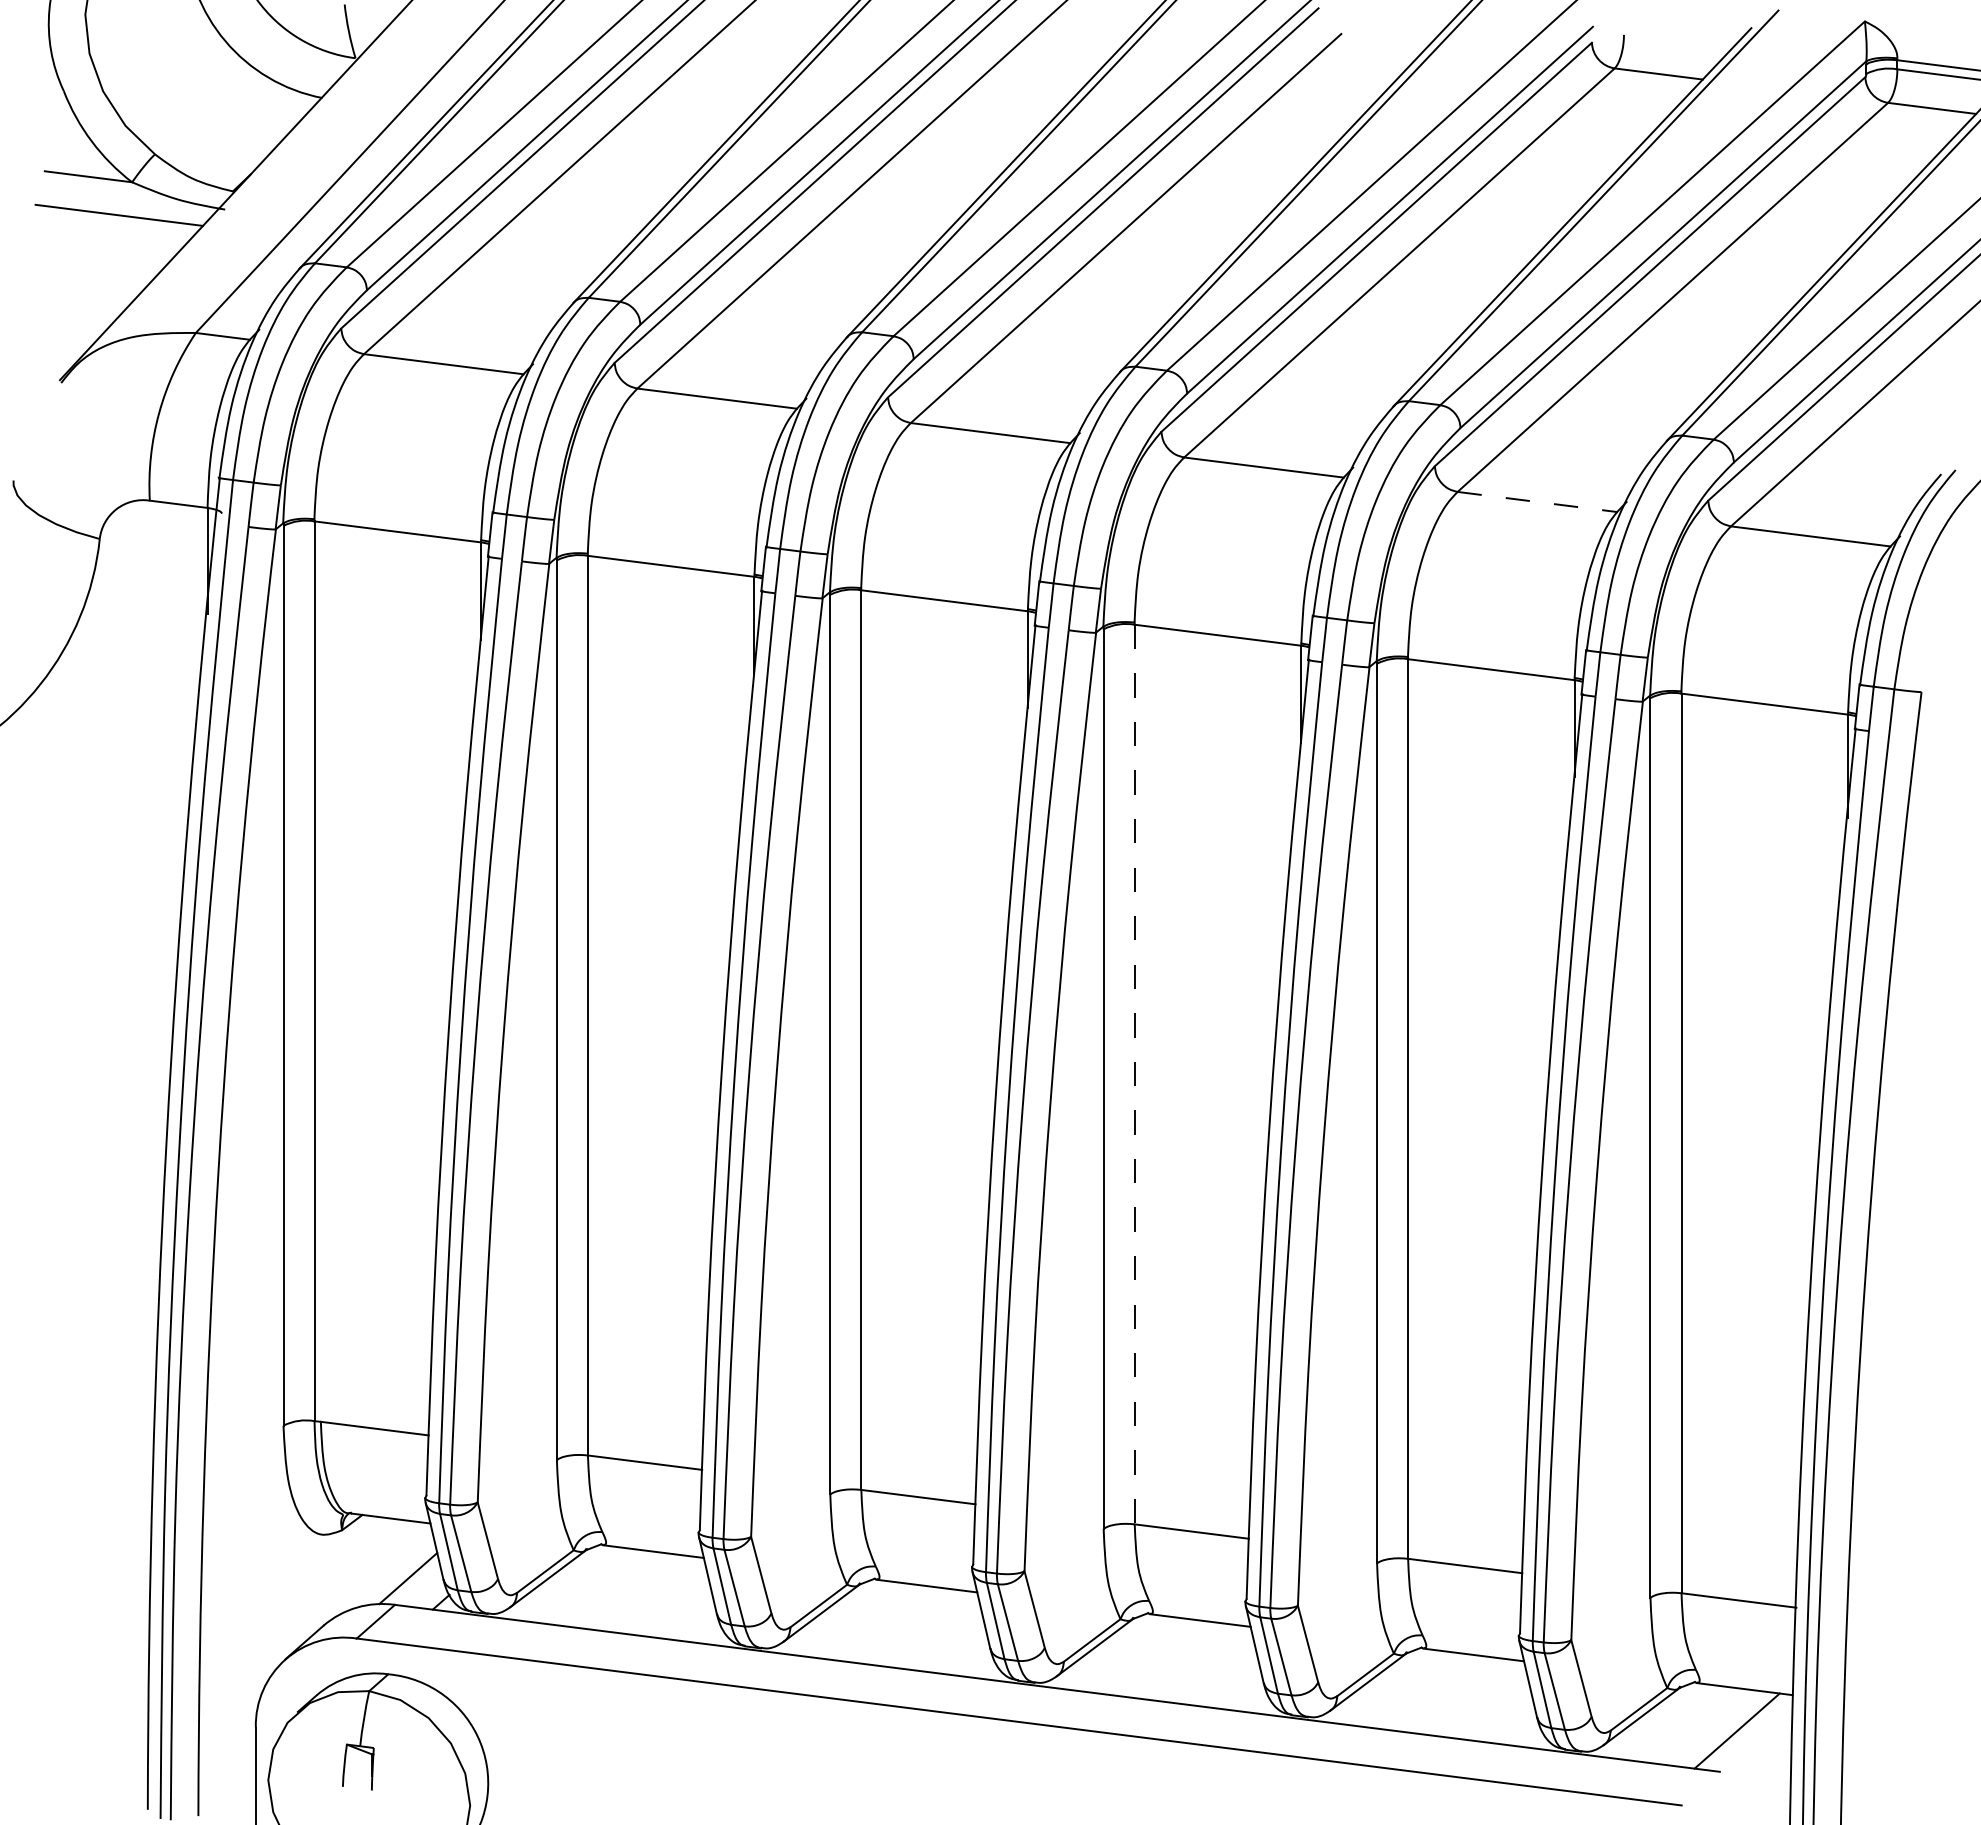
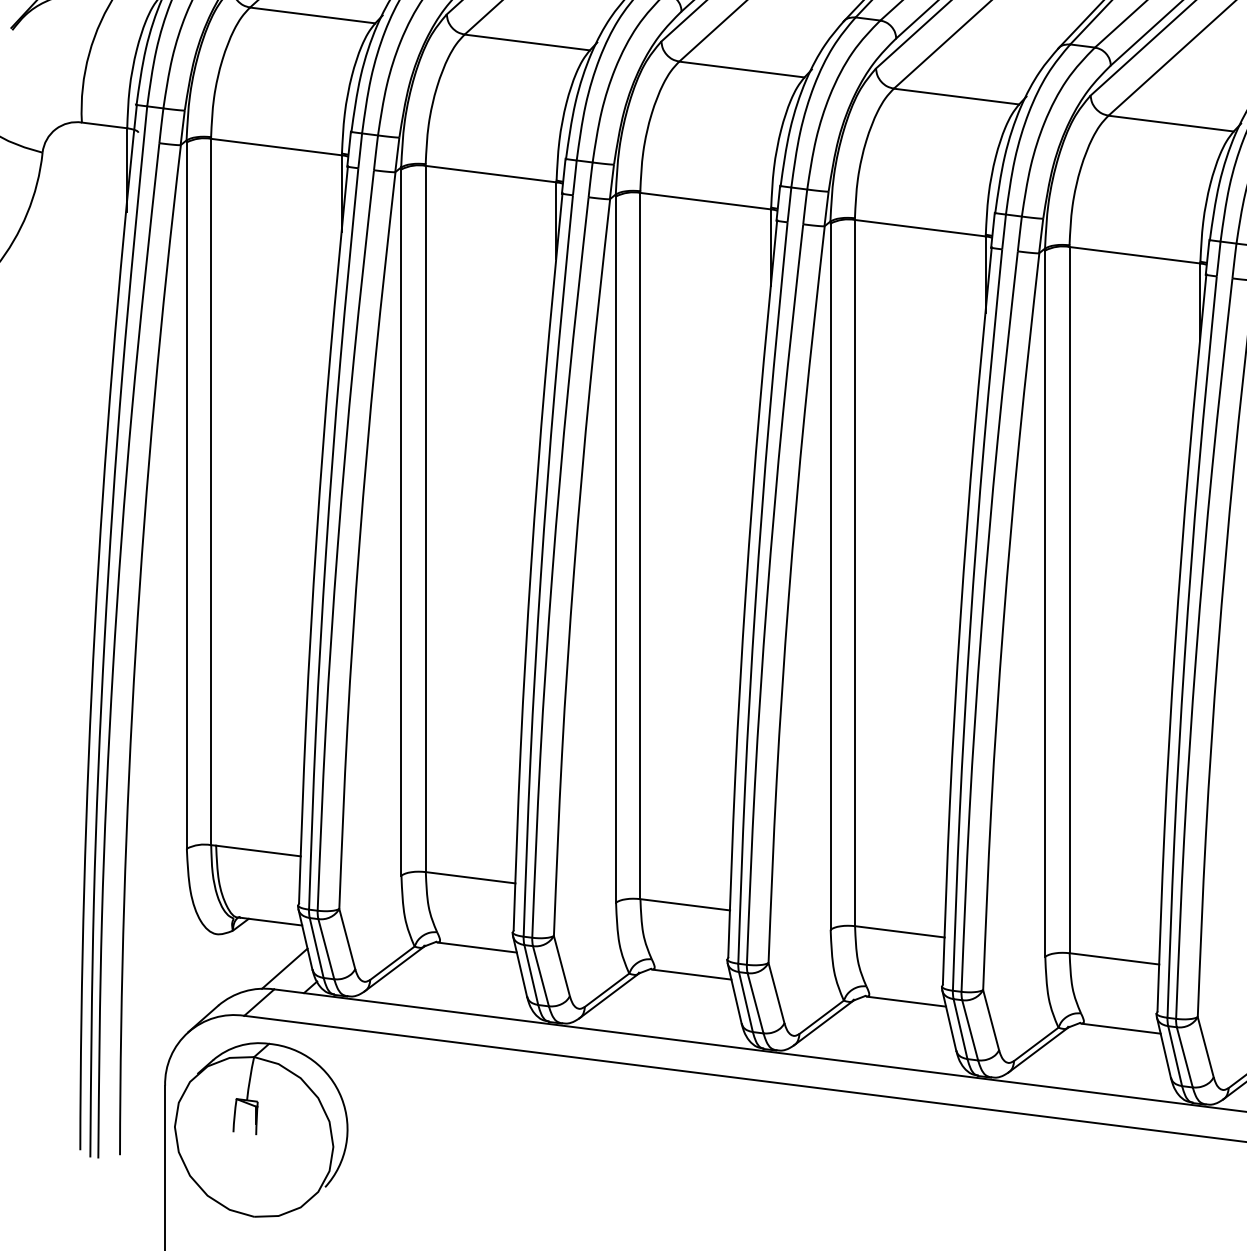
line: (1537, 502) -> (1171, 124), dashed -> solid
line: (1134, 1074) -> (854, 573), dashed -> solid

